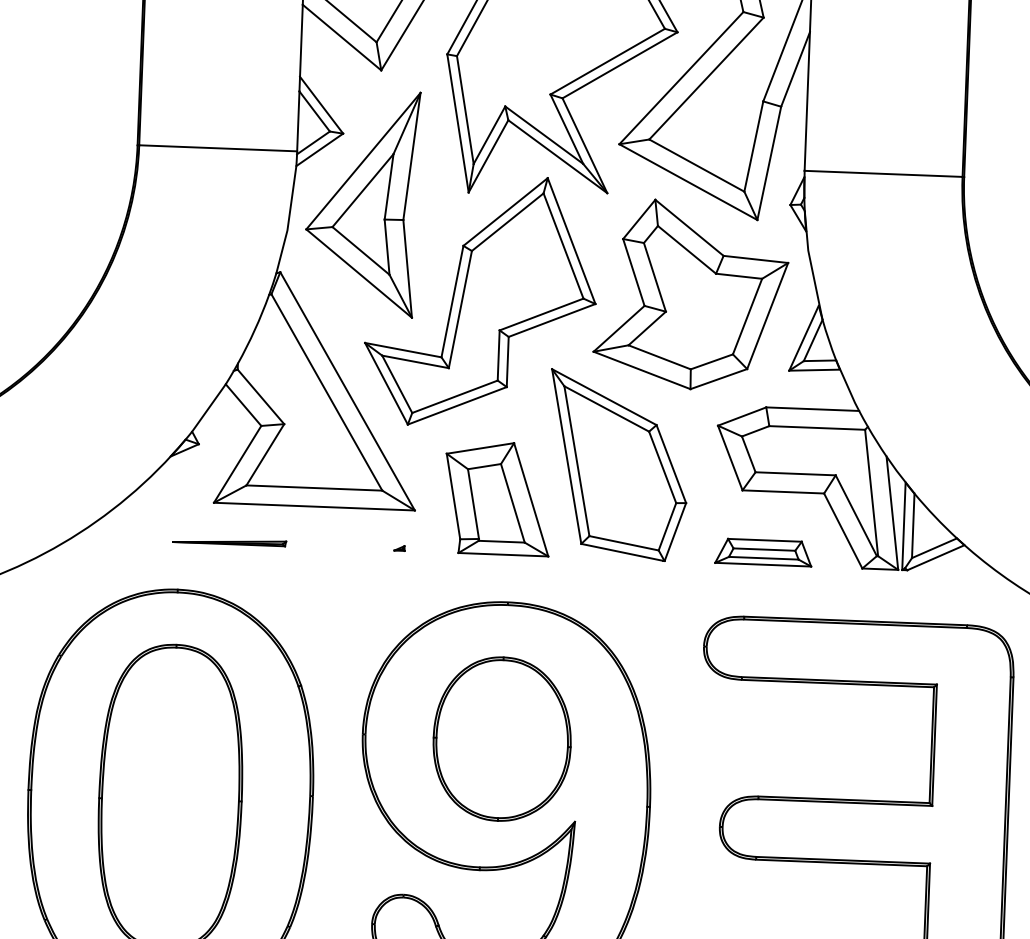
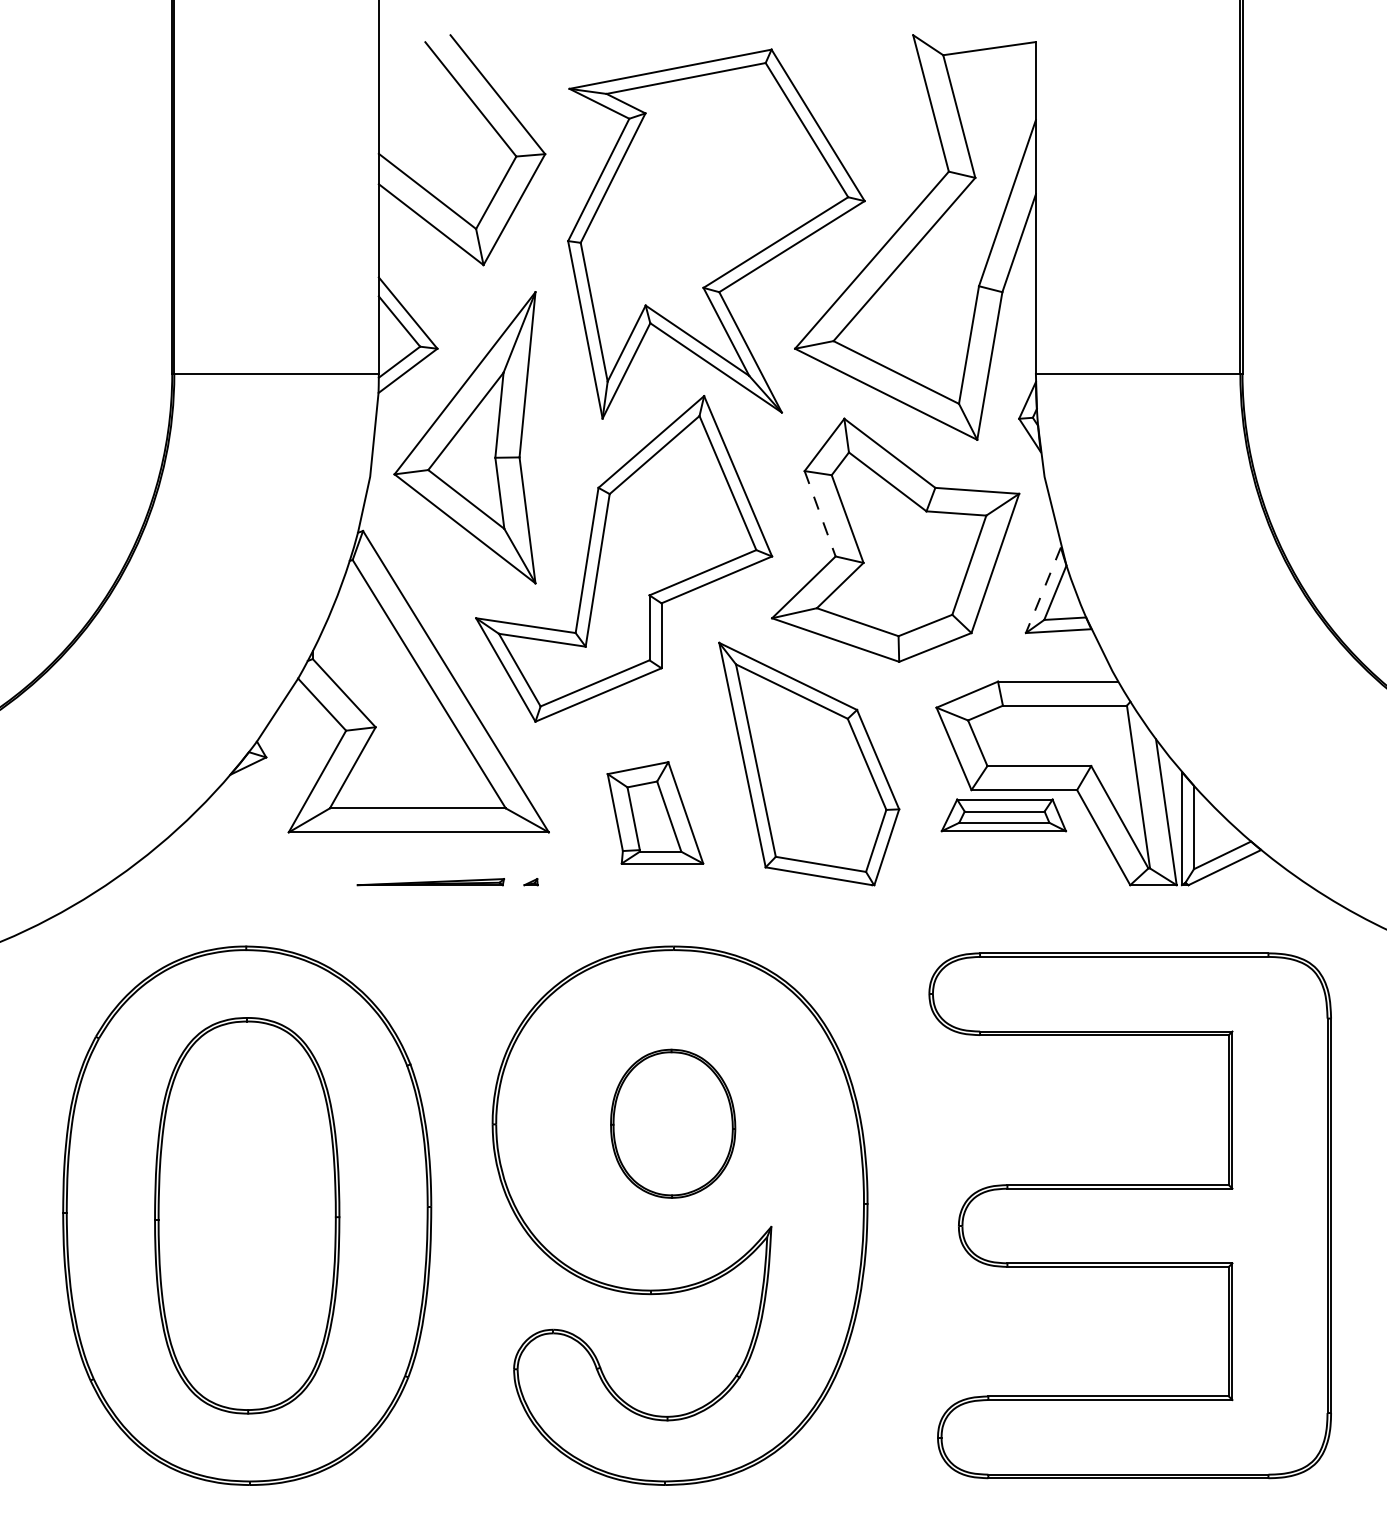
line: (634, 273) -> (820, 514), solid -> dashed
line: (804, 338) -> (1043, 590), solid -> dashed
part: (497, 498) -> (655, 812), size x0.7
part: (229, 542) -> (430, 882), moved
part: (763, 552) -> (1003, 815), moved
part: (501, 738) -> (672, 1123), size x0.7

